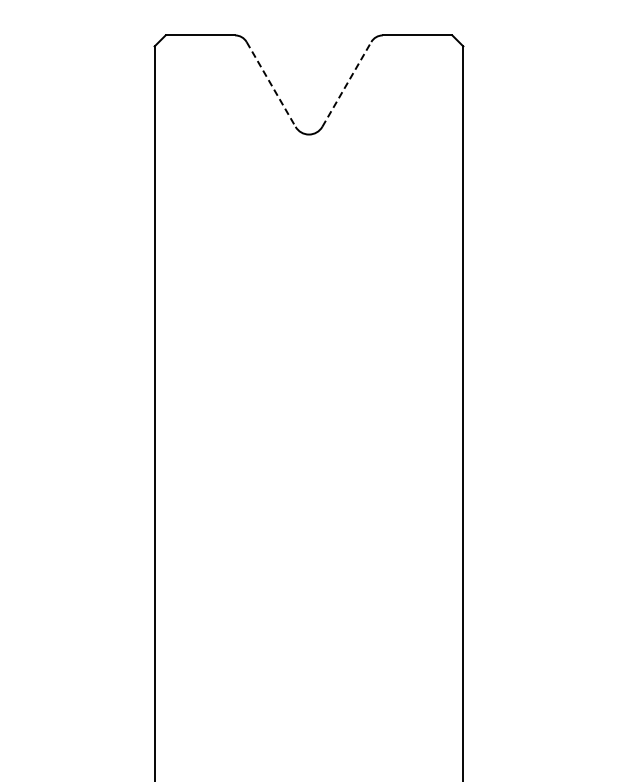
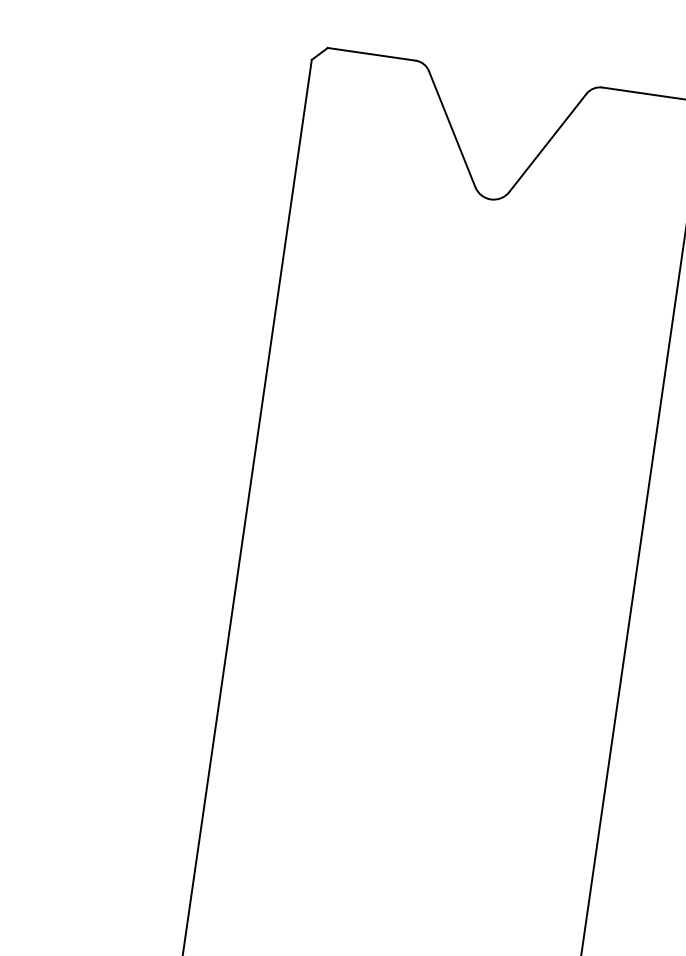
line: (271, 84) -> (452, 129), dashed -> solid
line: (346, 84) -> (547, 142), dashed -> solid

